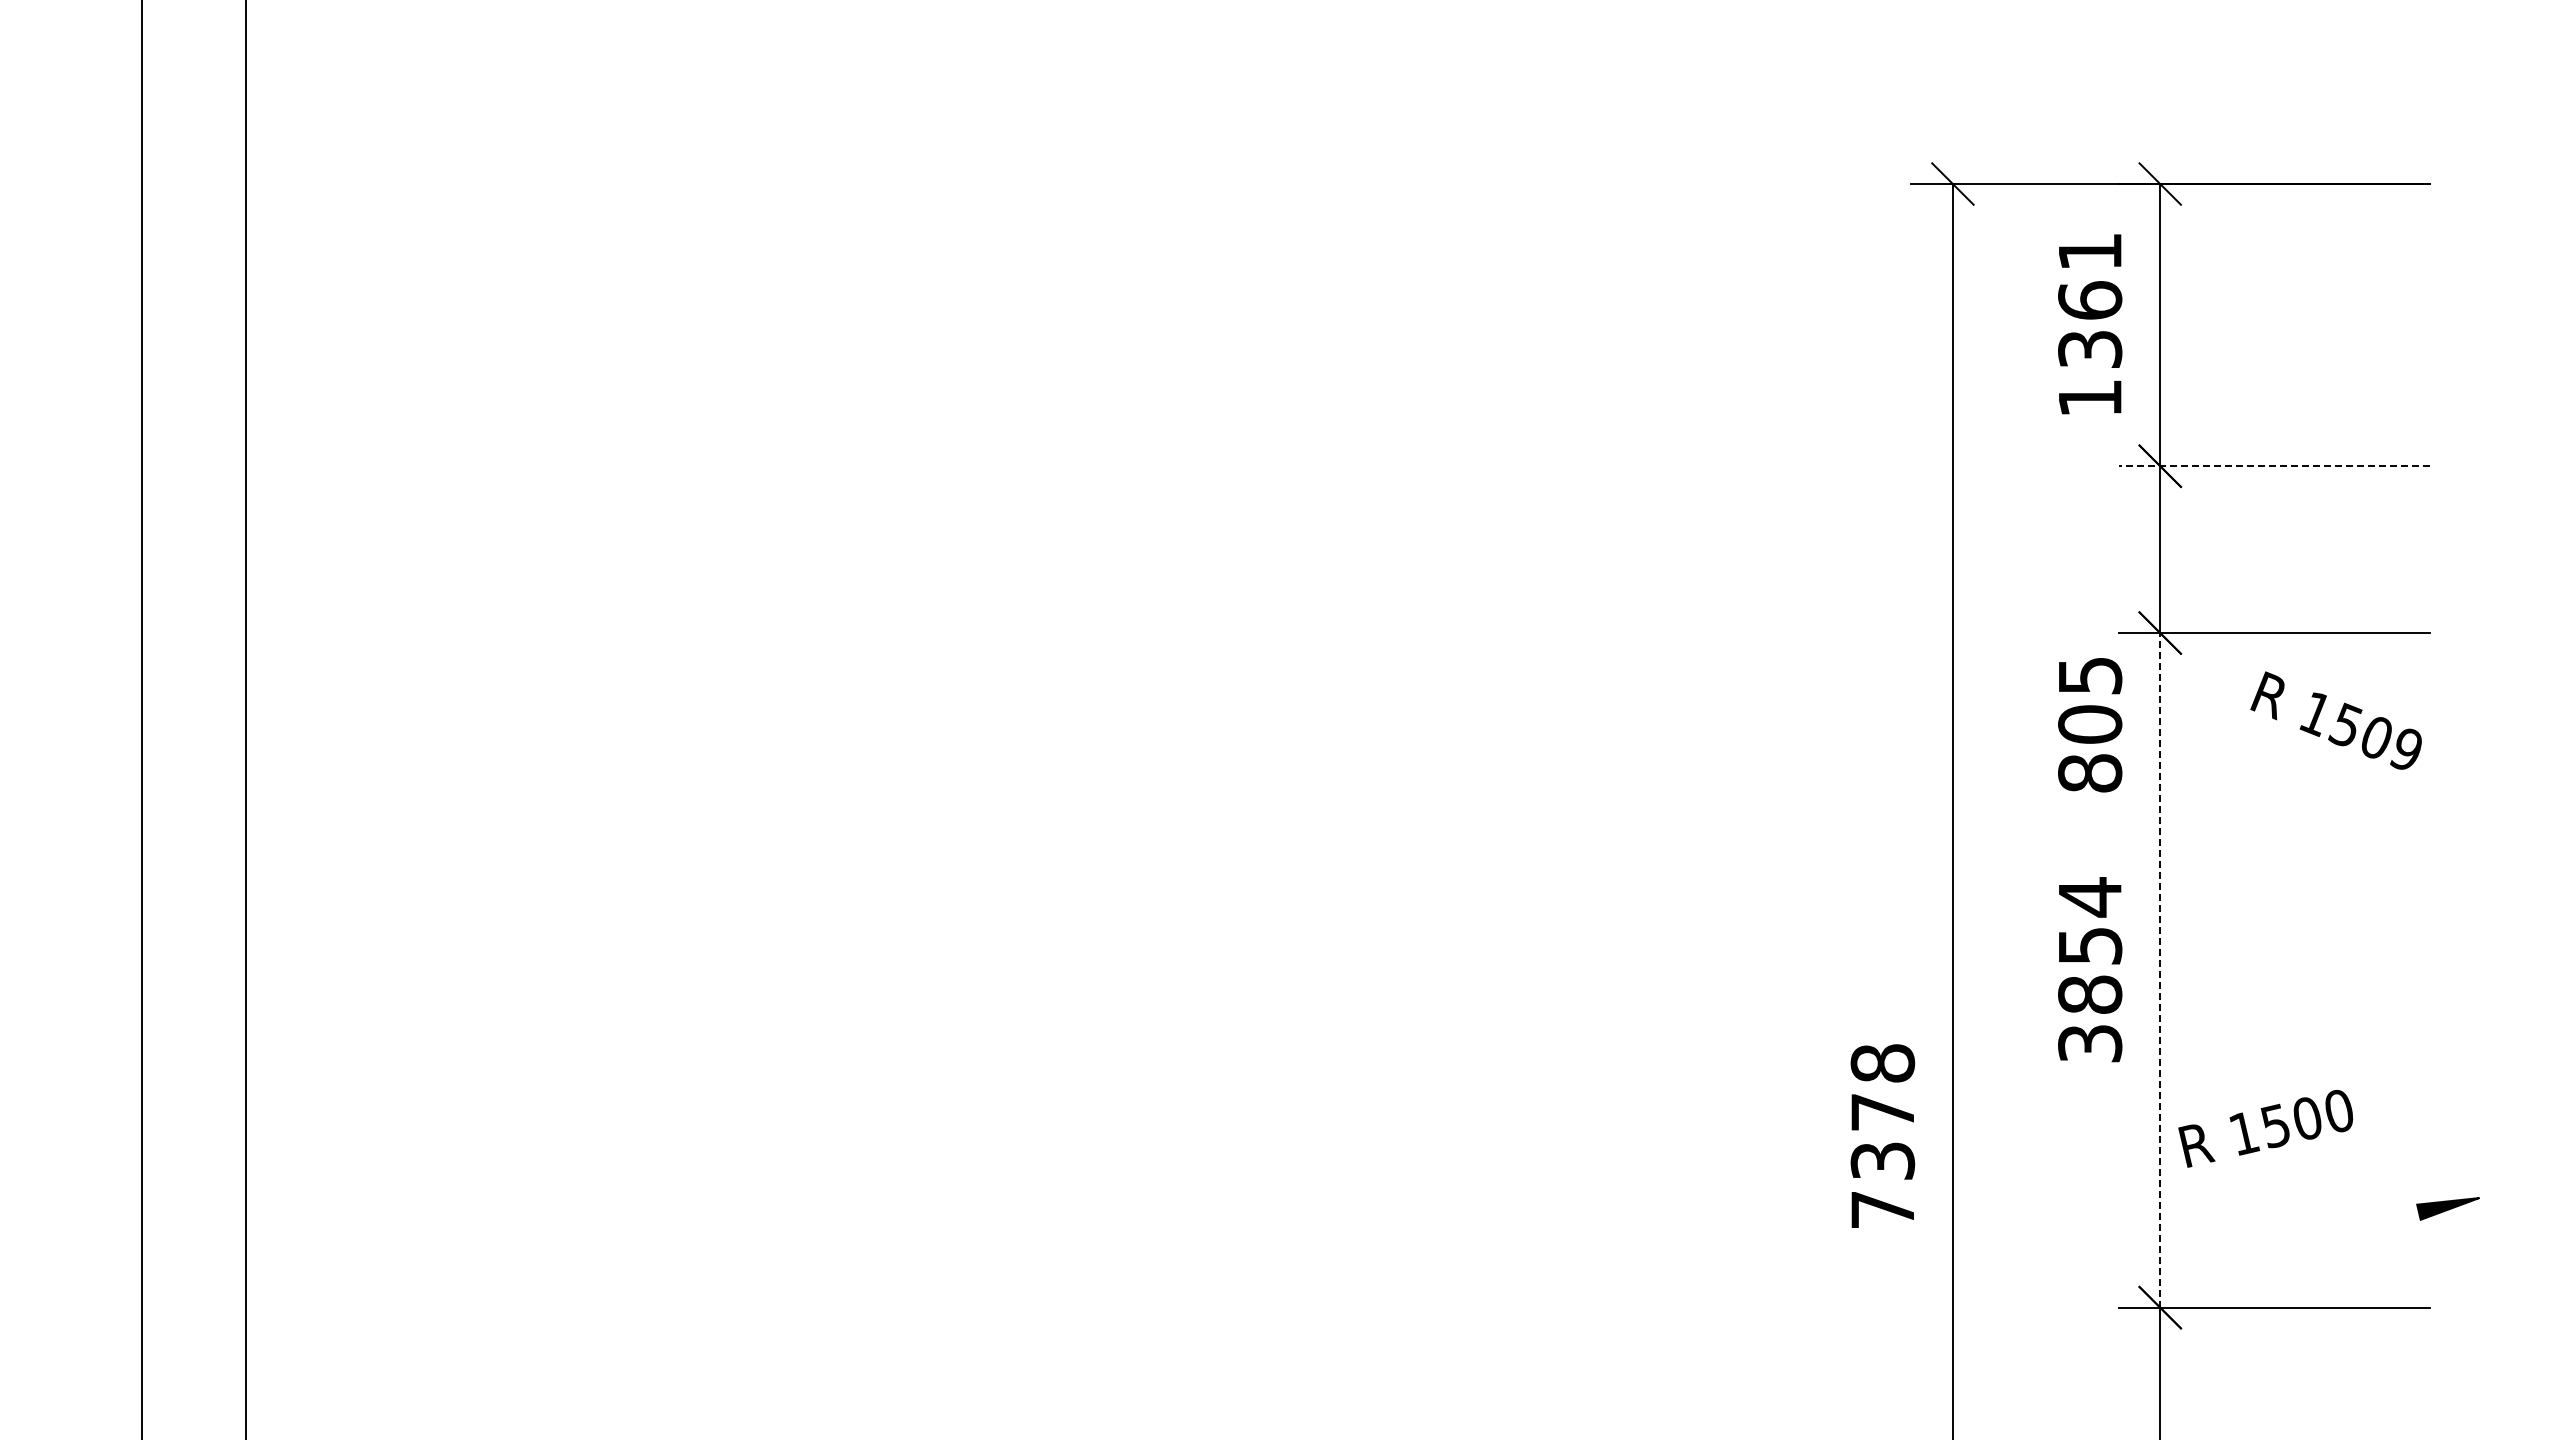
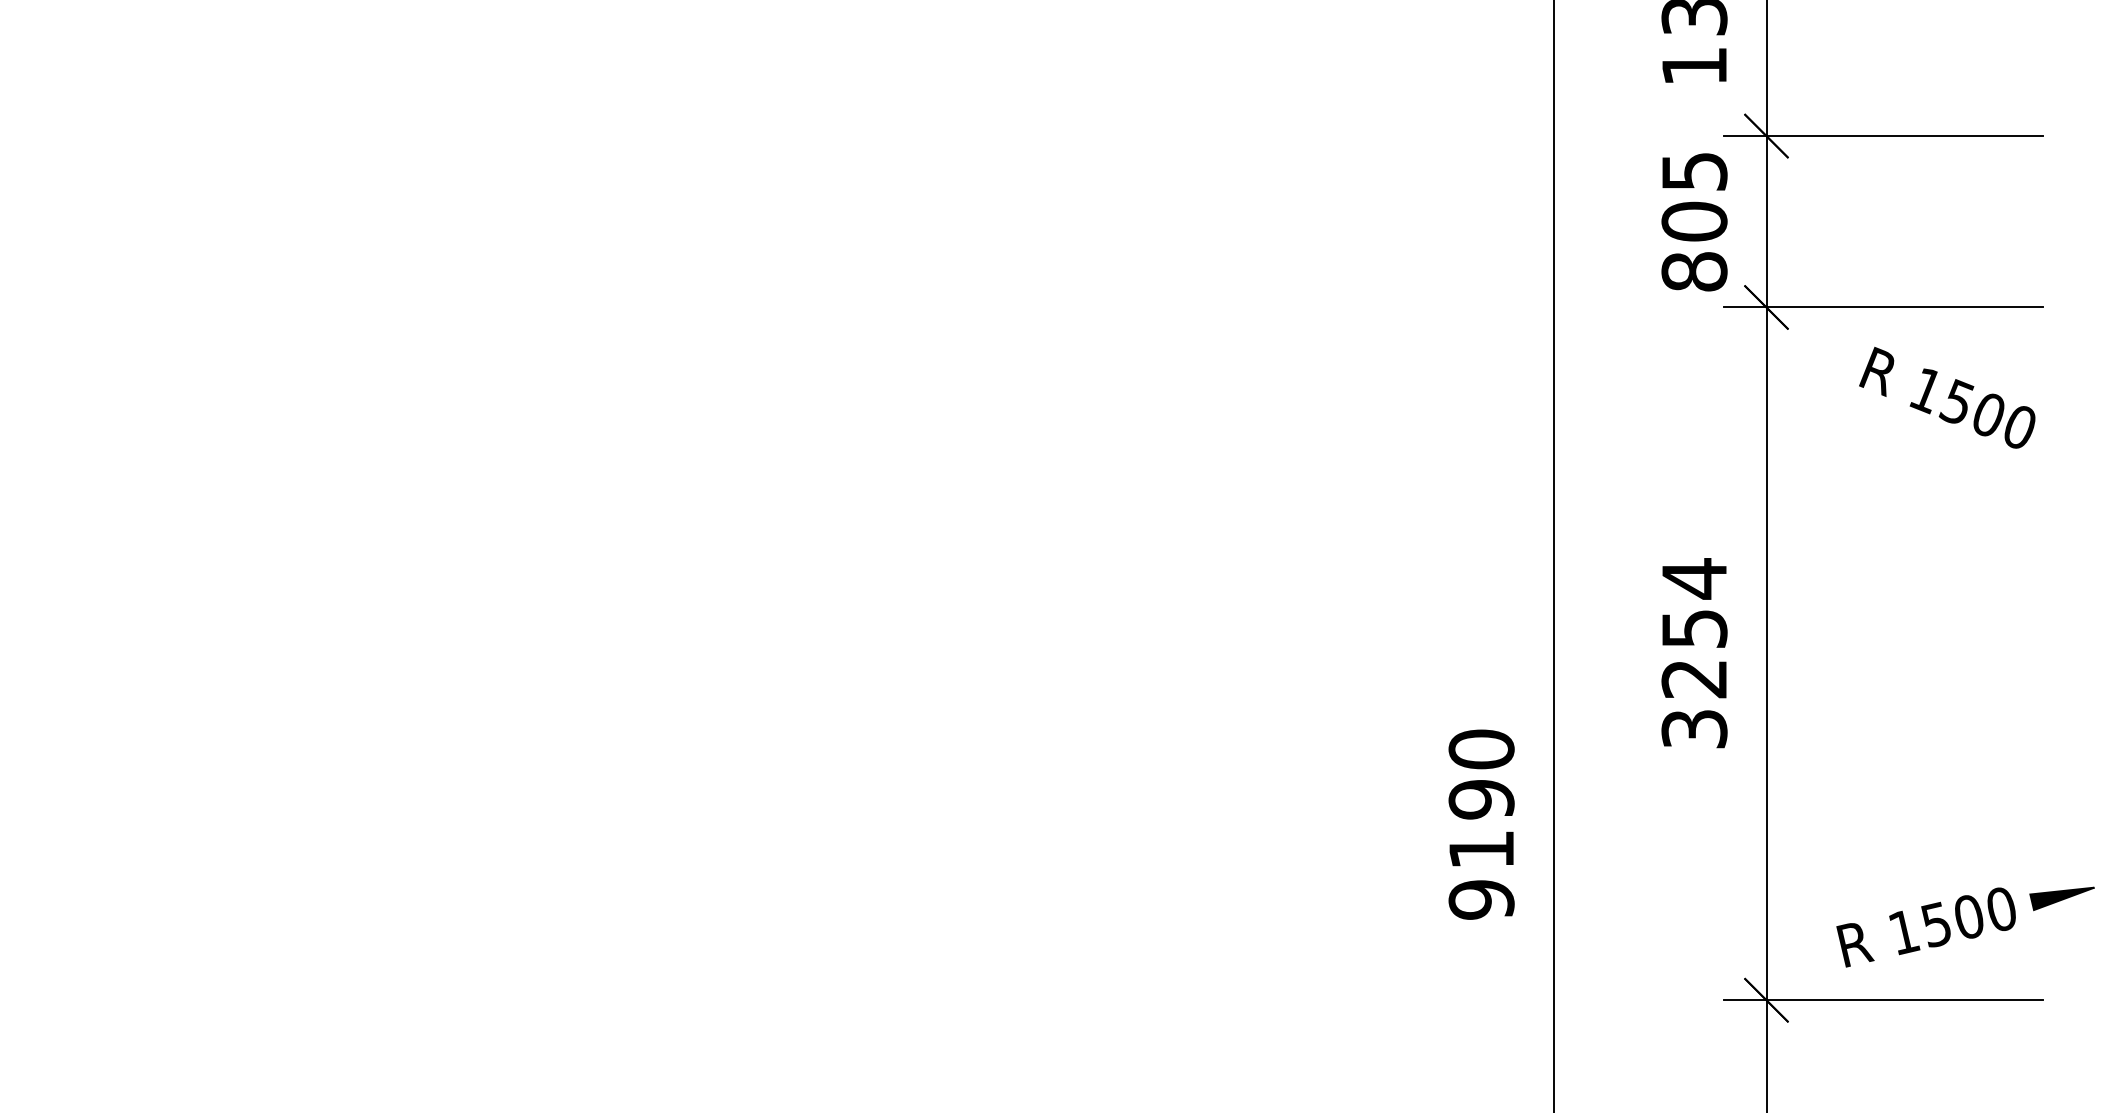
line: (2273, 466) -> (1882, 136), dashed -> solid
text: (2090, 725) -> (1694, 222), moved
text: (2406, 749) -> (2019, 427), 1509 -> 1500
line: (2160, 969) -> (1766, 652), dashed -> solid
text: (2090, 994) -> (1694, 678), 3854 -> 3254
text: (2265, 1128) -> (1925, 927), moved
text: (1882, 1136) -> (1481, 824), 7378 -> 9190

